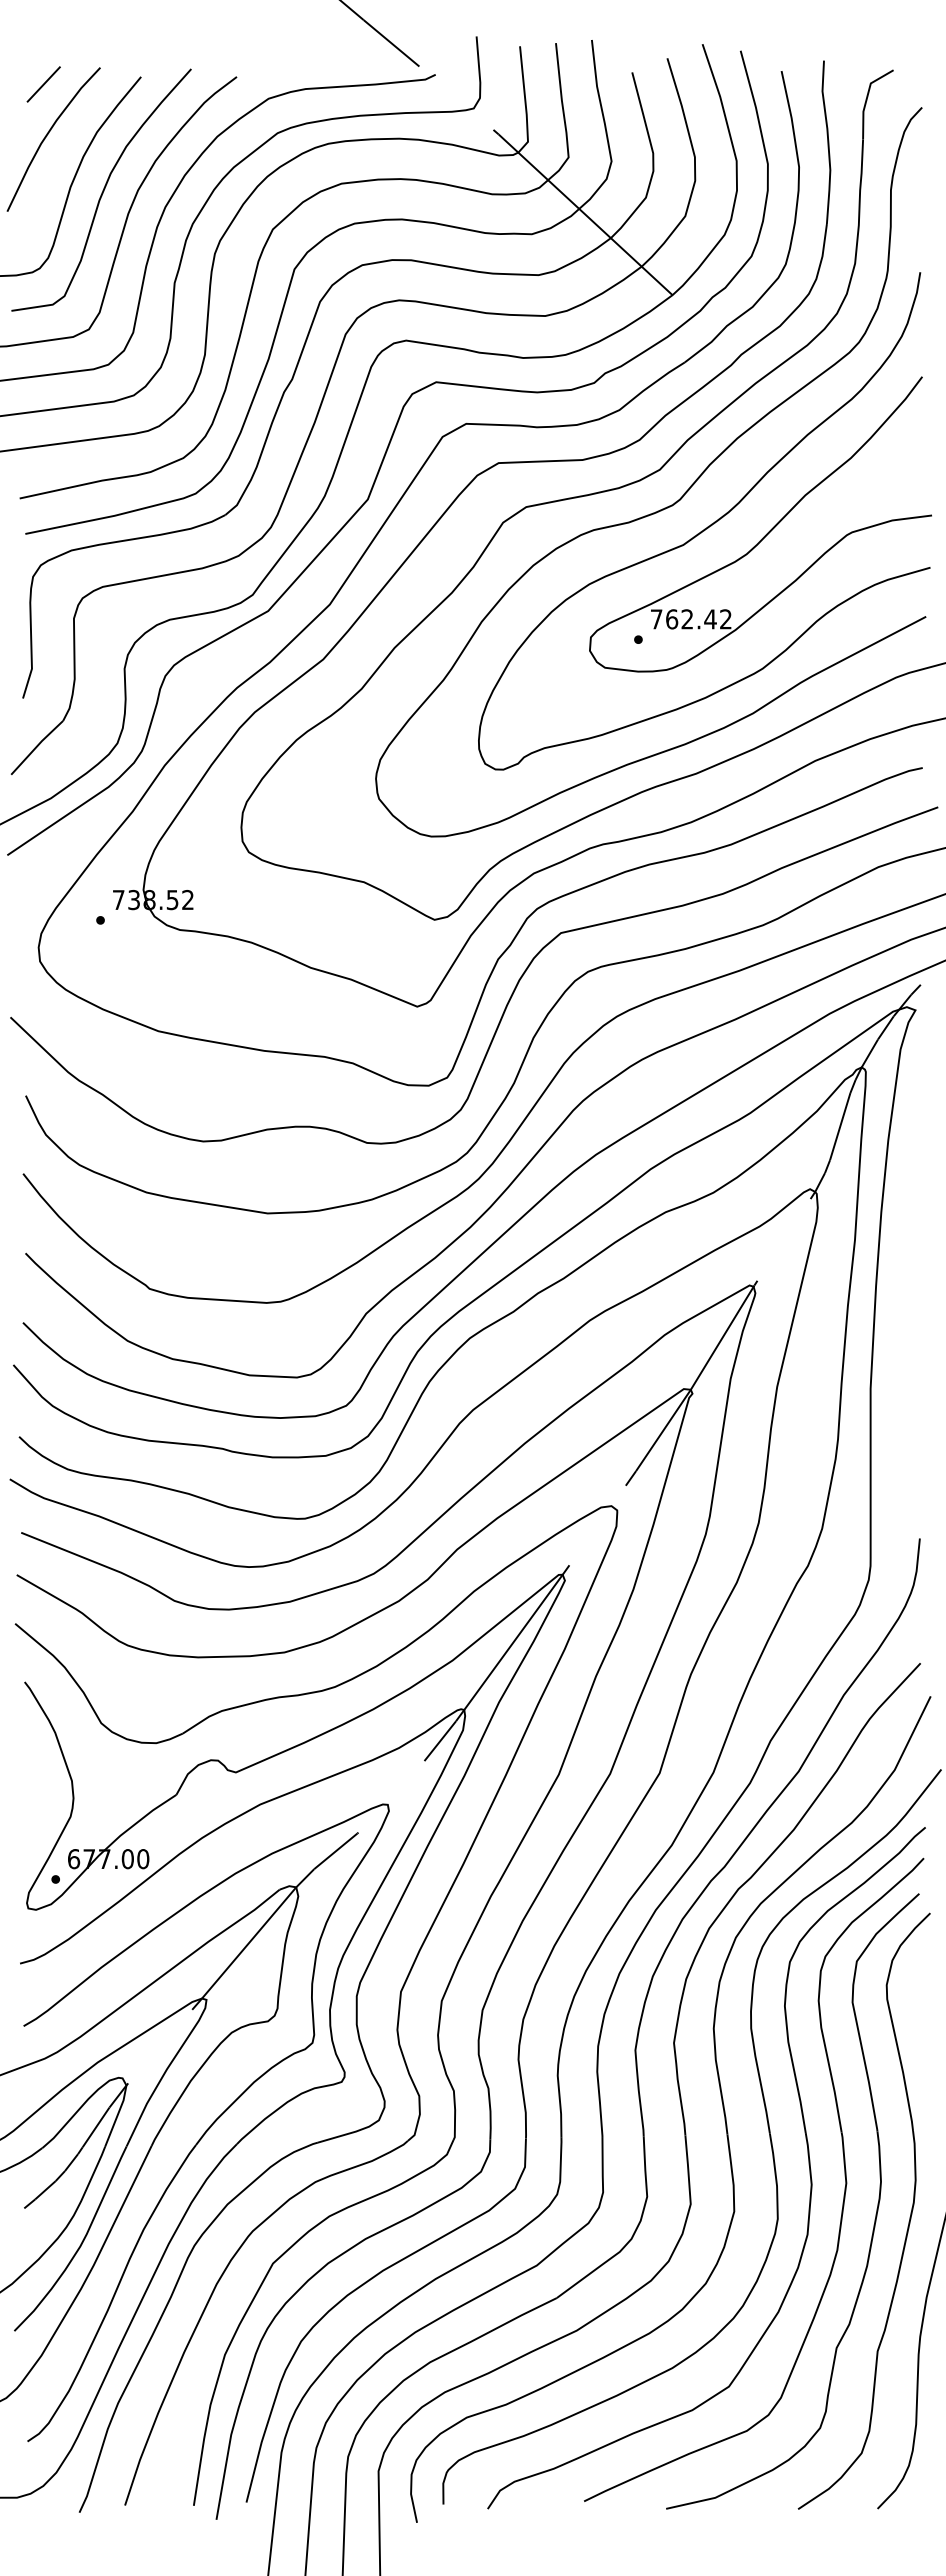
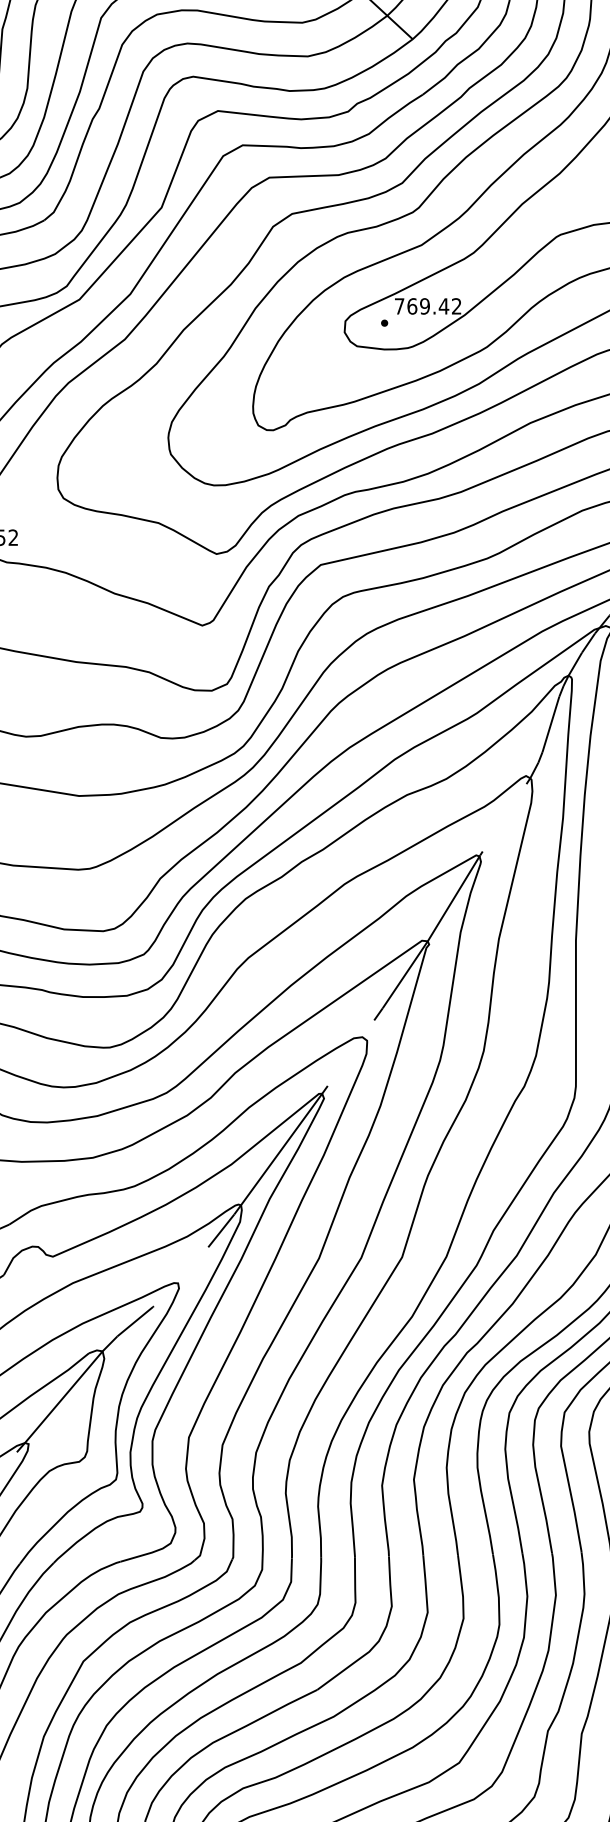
text: (687, 619) -> (425, 306), 762.42 -> 769.42

